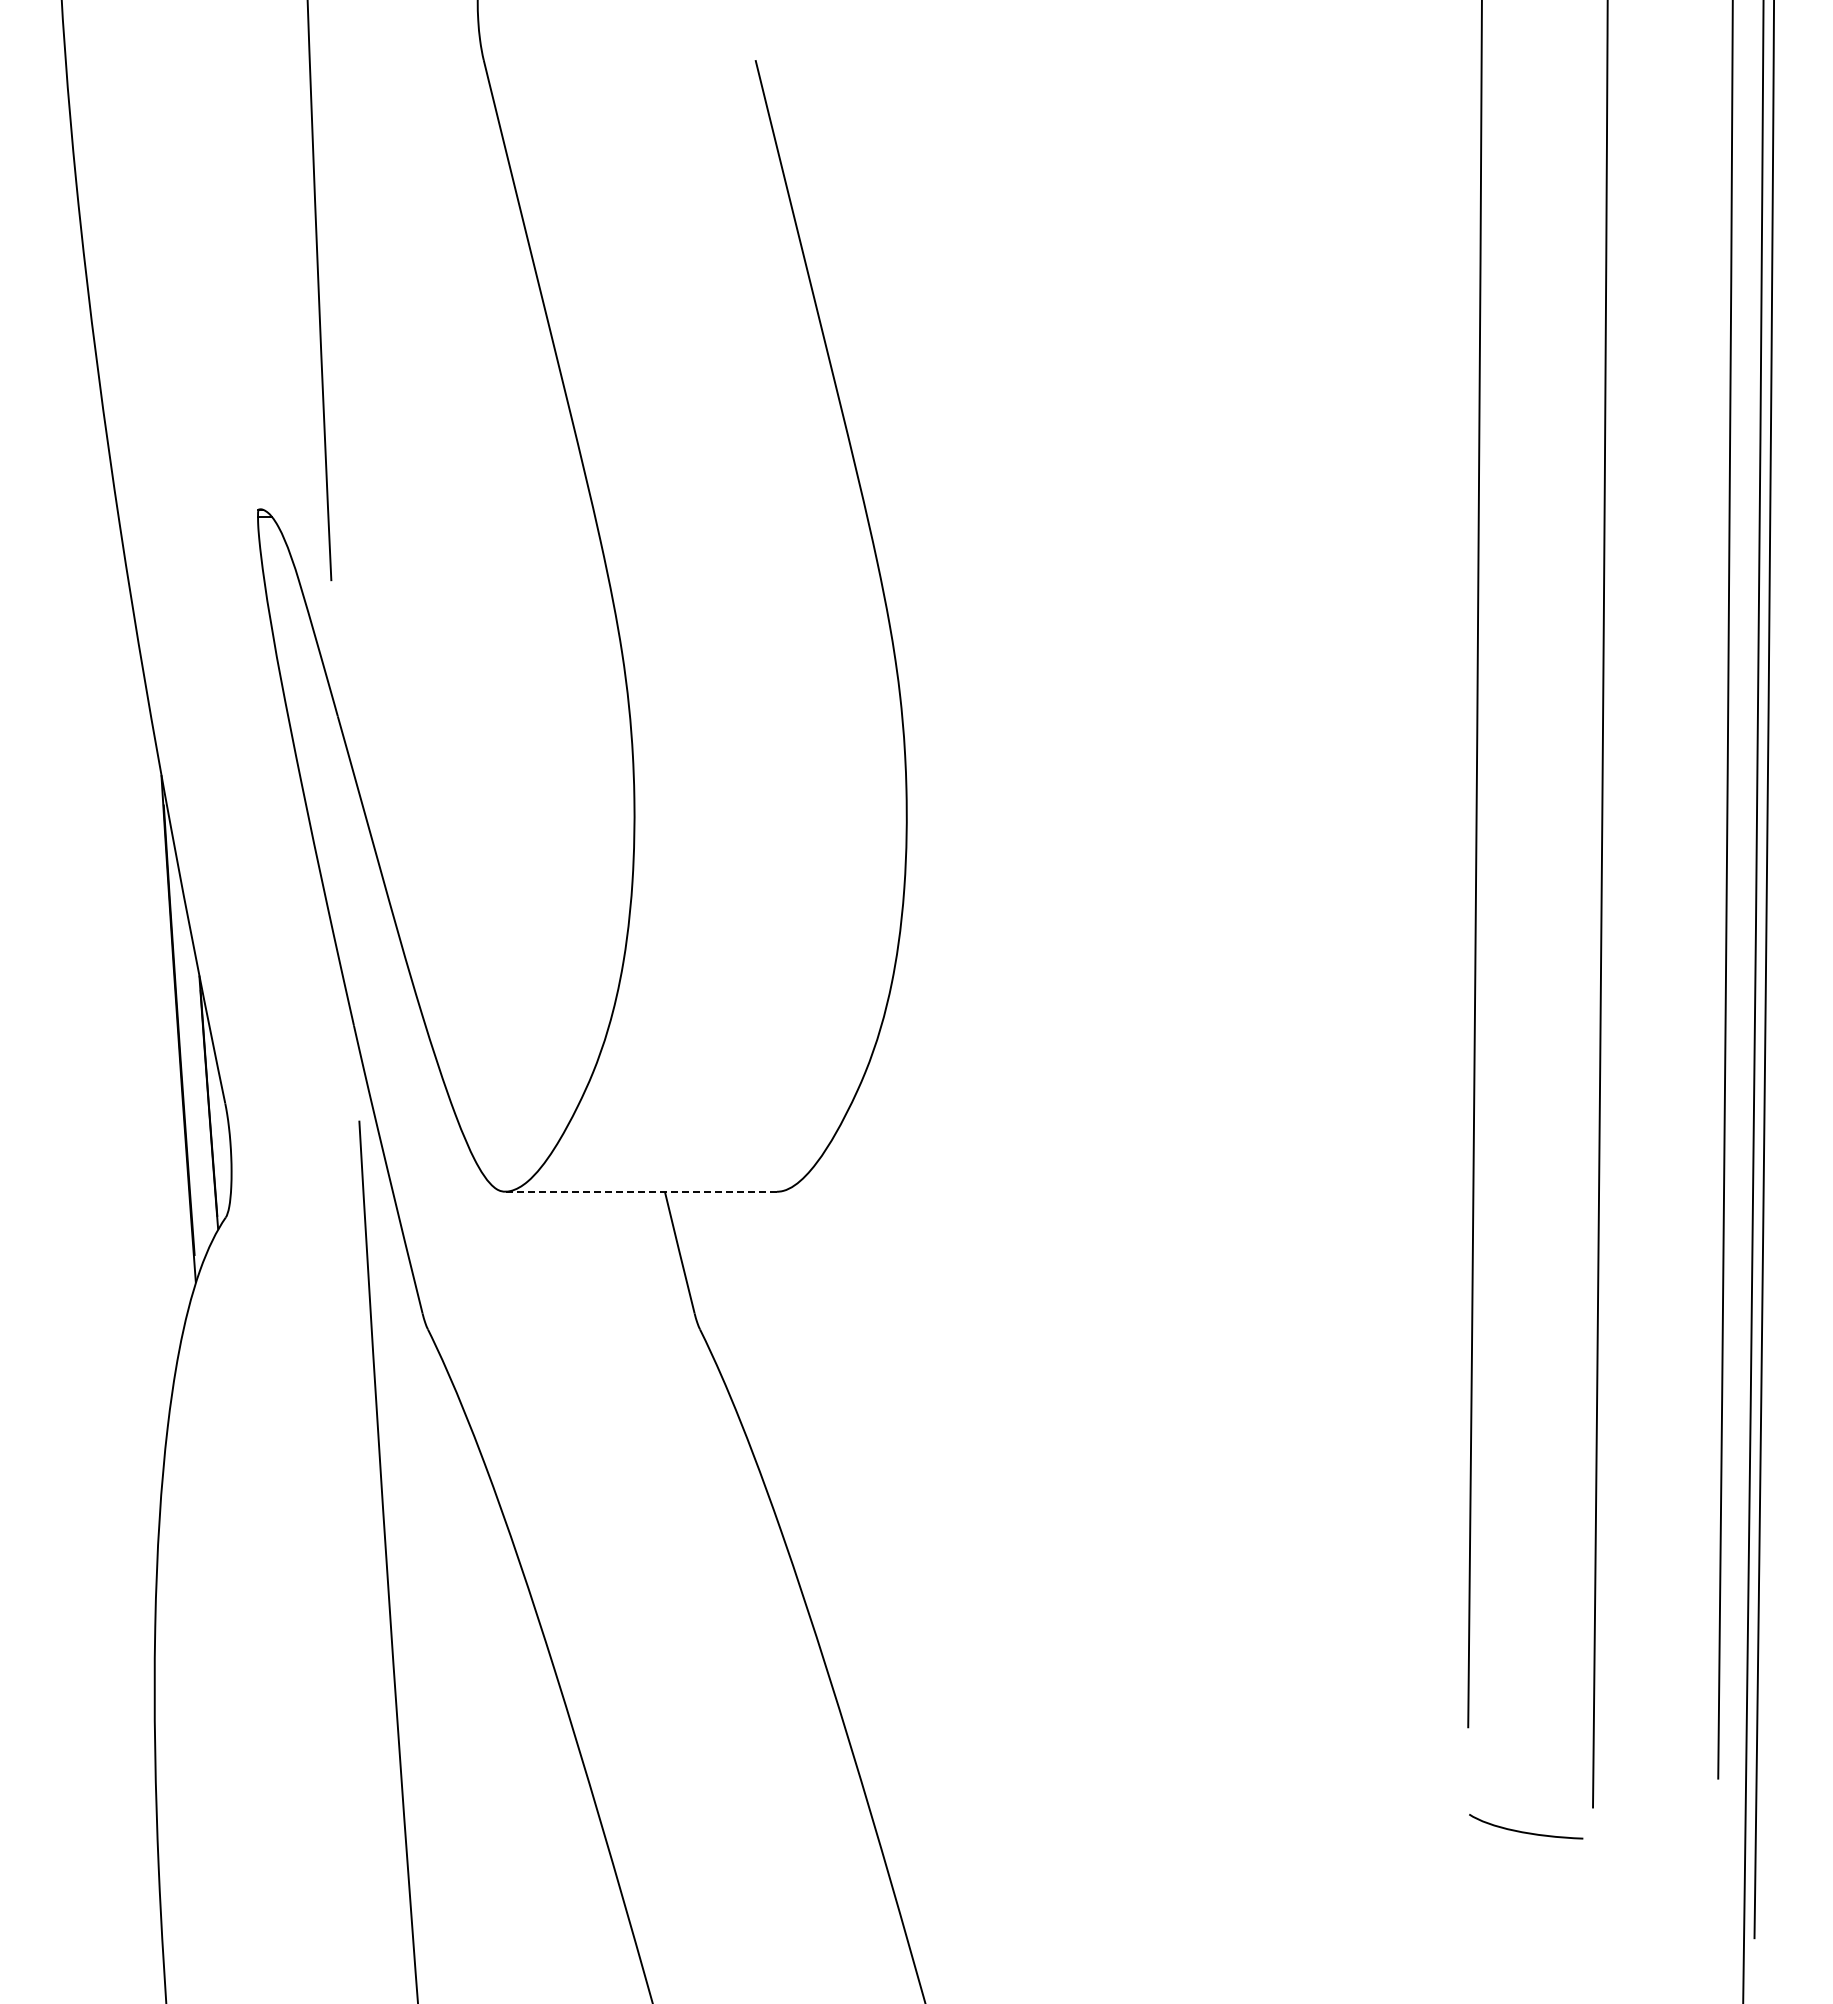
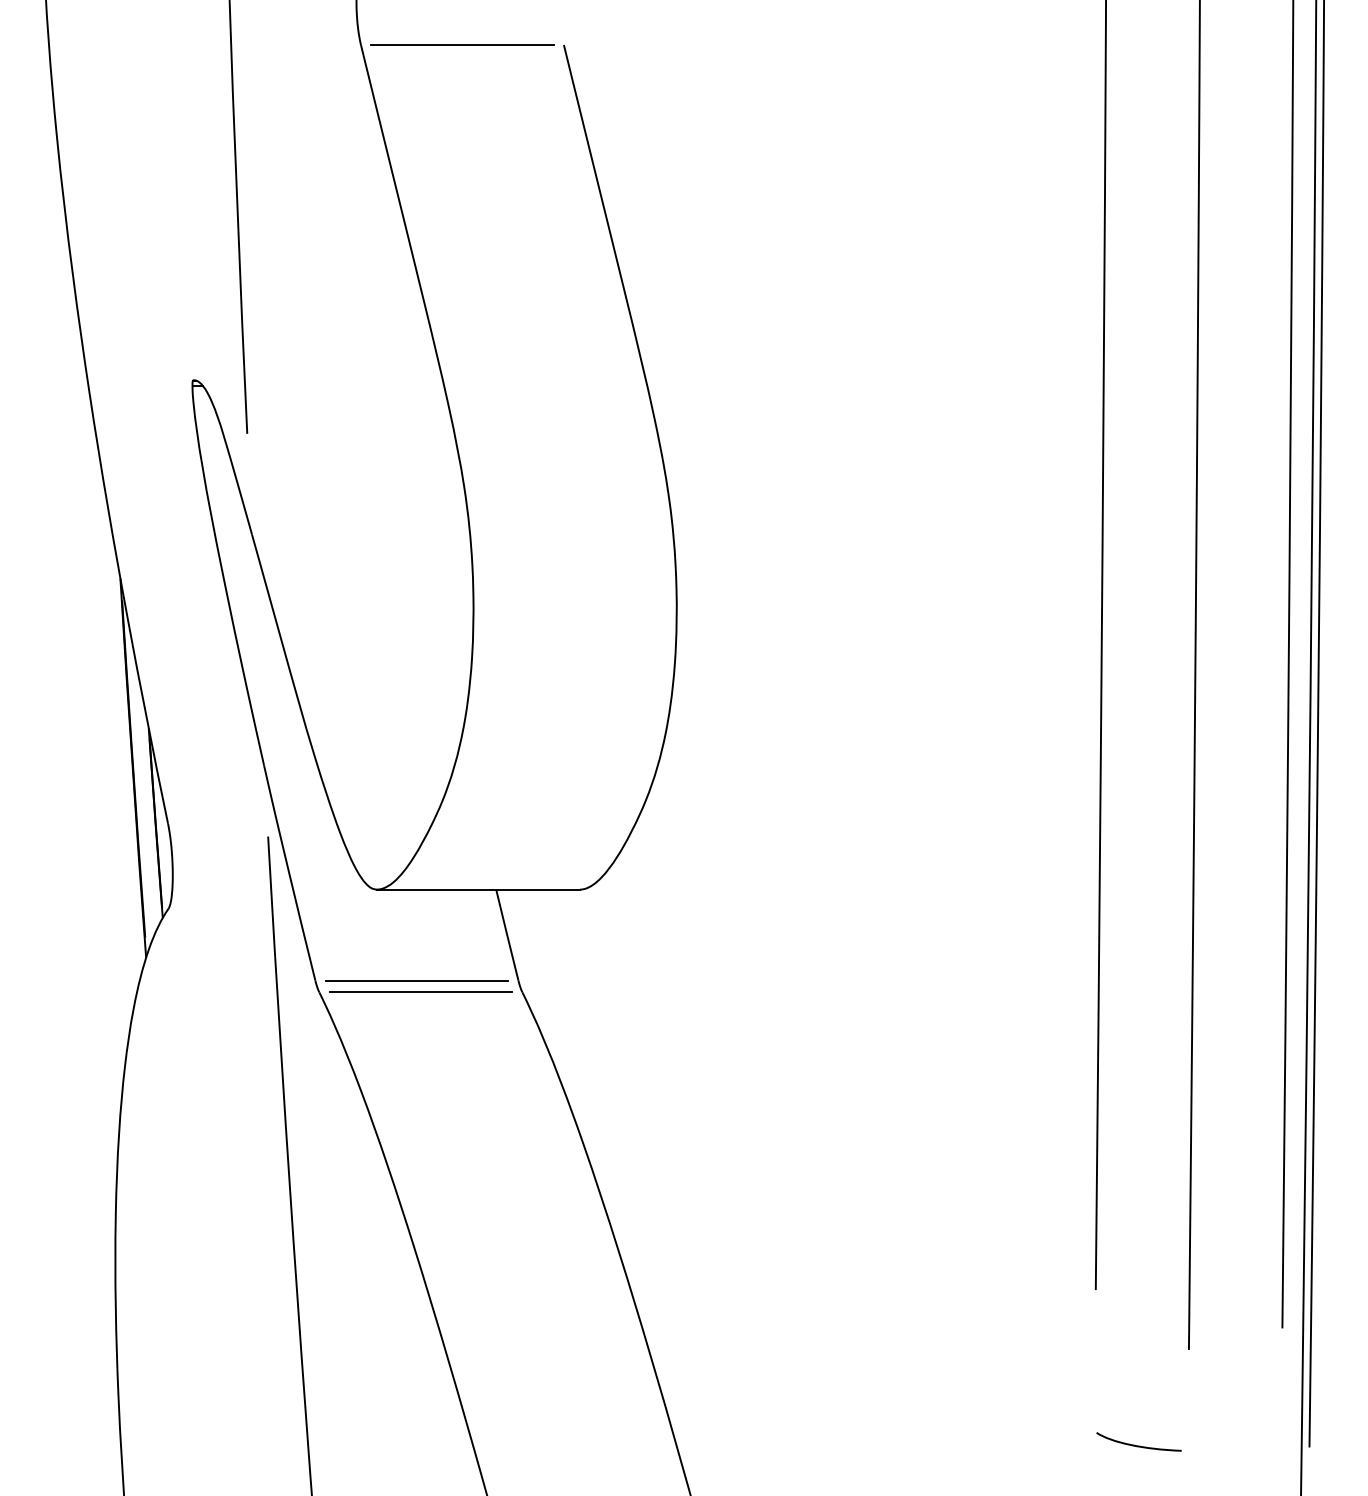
line: (619, 59) -> (462, 44), added
line: (640, 1191) -> (477, 889), dashed -> solid
line: (558, 1313) -> (416, 980), added
line: (563, 1329) -> (420, 992), added
curve: (1525, 1831) -> (1138, 1445), moved

